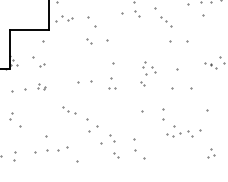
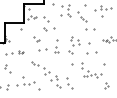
part: (38, 62) -> (36, 39), moved
part: (147, 74) -> (74, 45), size x1.43

